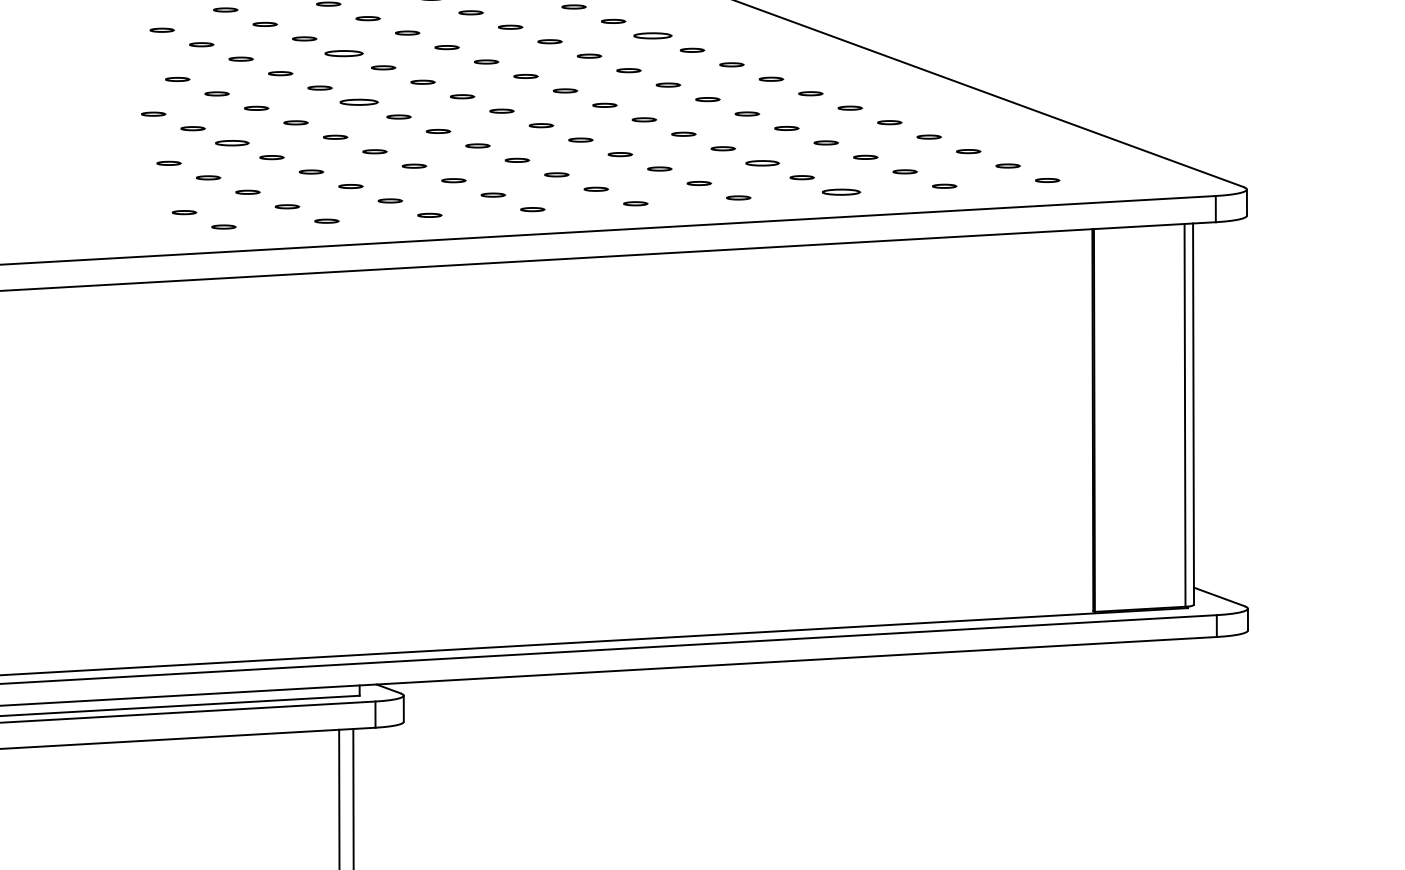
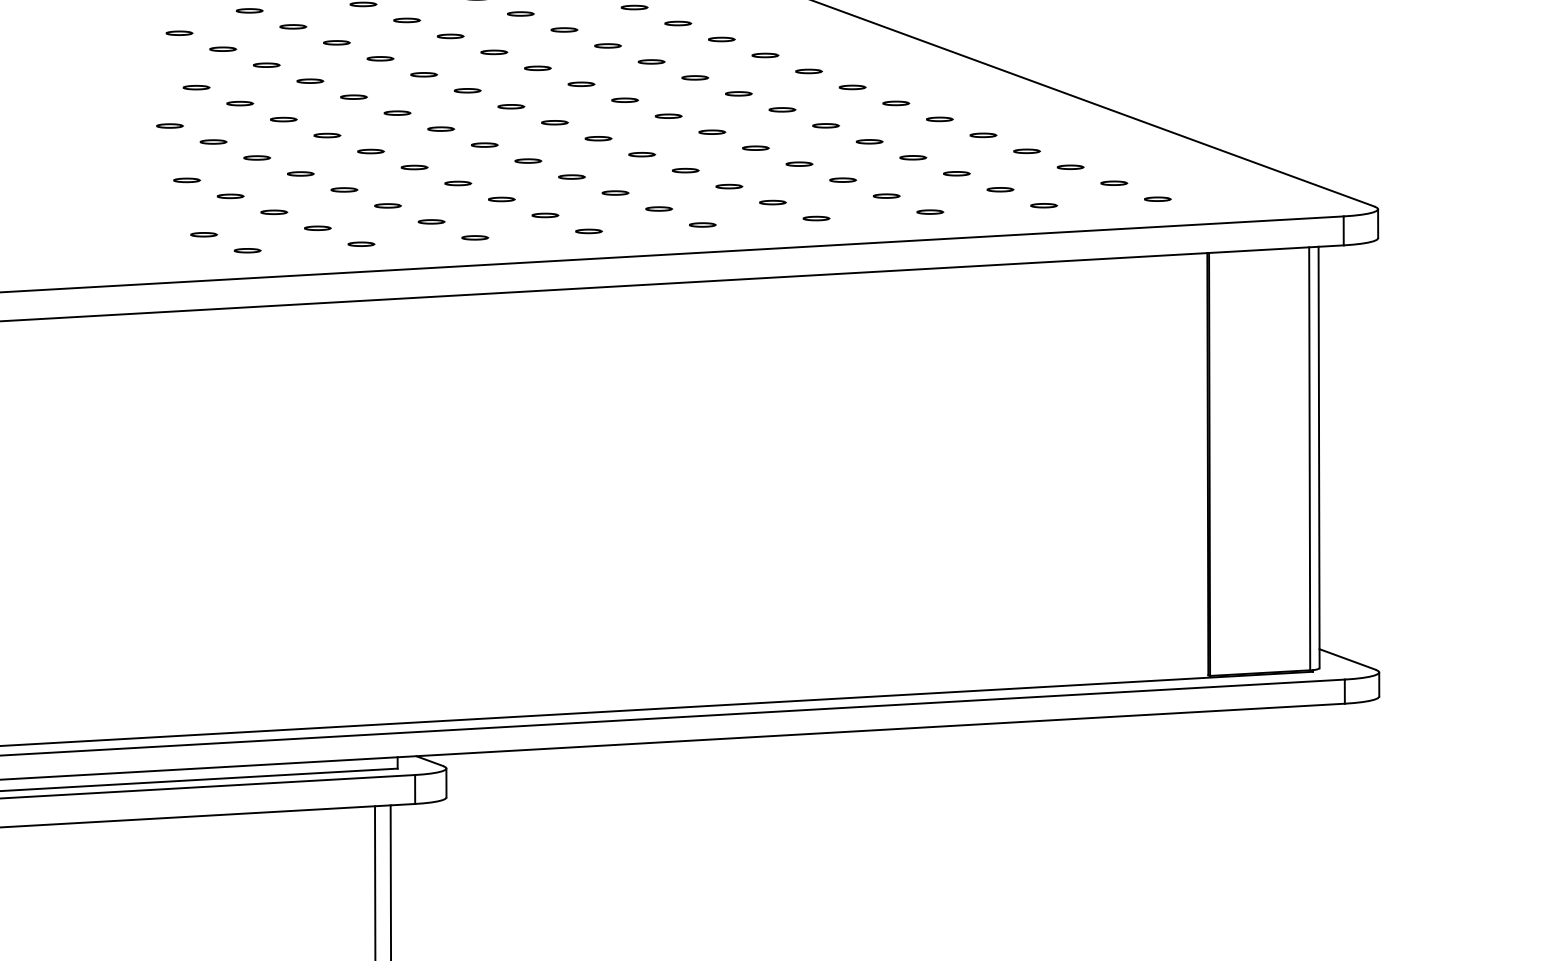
part: (652, 35) -> (721, 39), size x0.62
part: (343, 52) -> (379, 57), size x0.62
part: (359, 102) -> (397, 113), size x0.62
part: (232, 142) -> (257, 157), size x0.71
part: (762, 162) -> (842, 179), size x0.71
part: (841, 191) -> (930, 211), size x0.62

